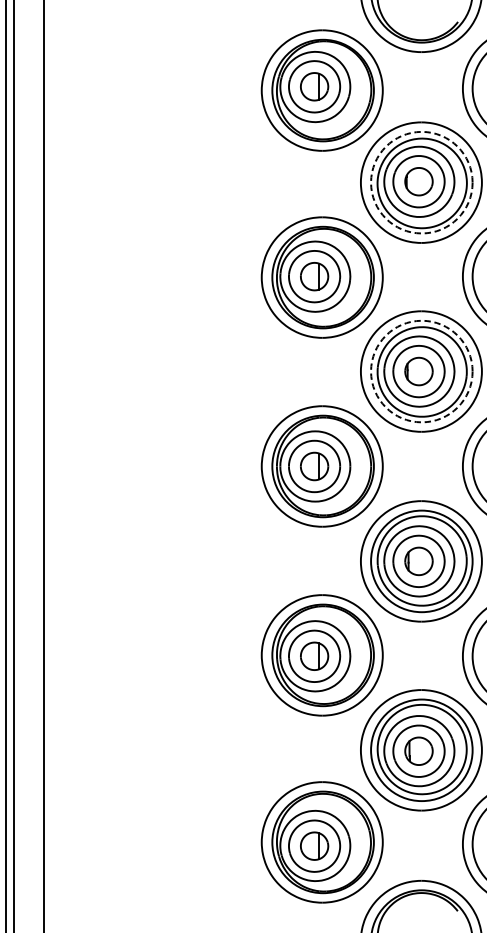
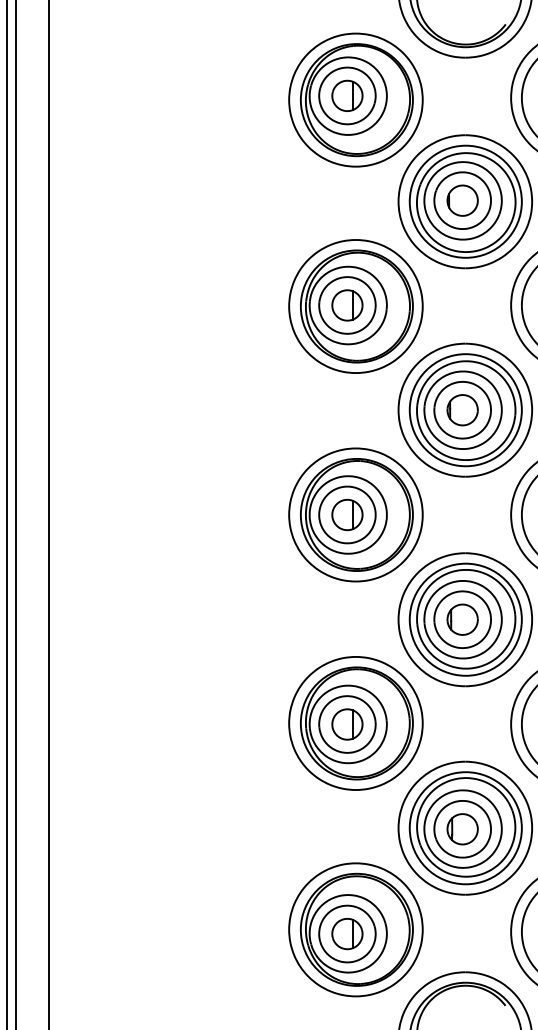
circle: (421, 182) -> (465, 201), dashed -> solid
circle: (421, 371) -> (465, 410), dashed -> solid

